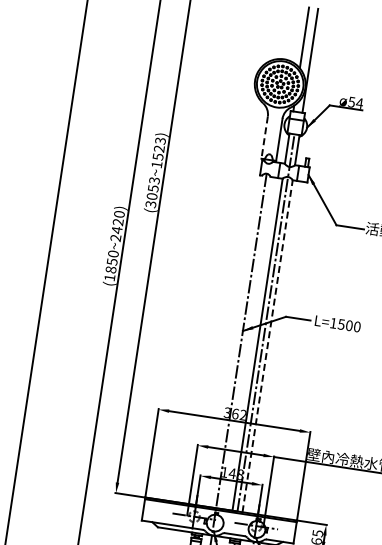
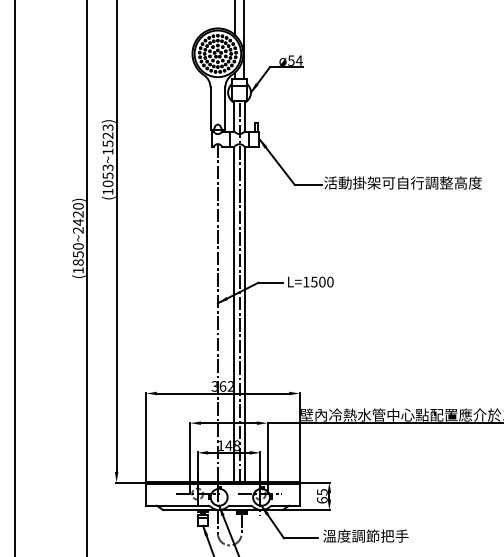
line: (264, 138) -> (210, 109), dashed -> solid
text: (150, 204) -> (107, 191), (3053~1523) -> (1053~1523)
line: (267, 346) -> (244, 314), dashed -> solid

